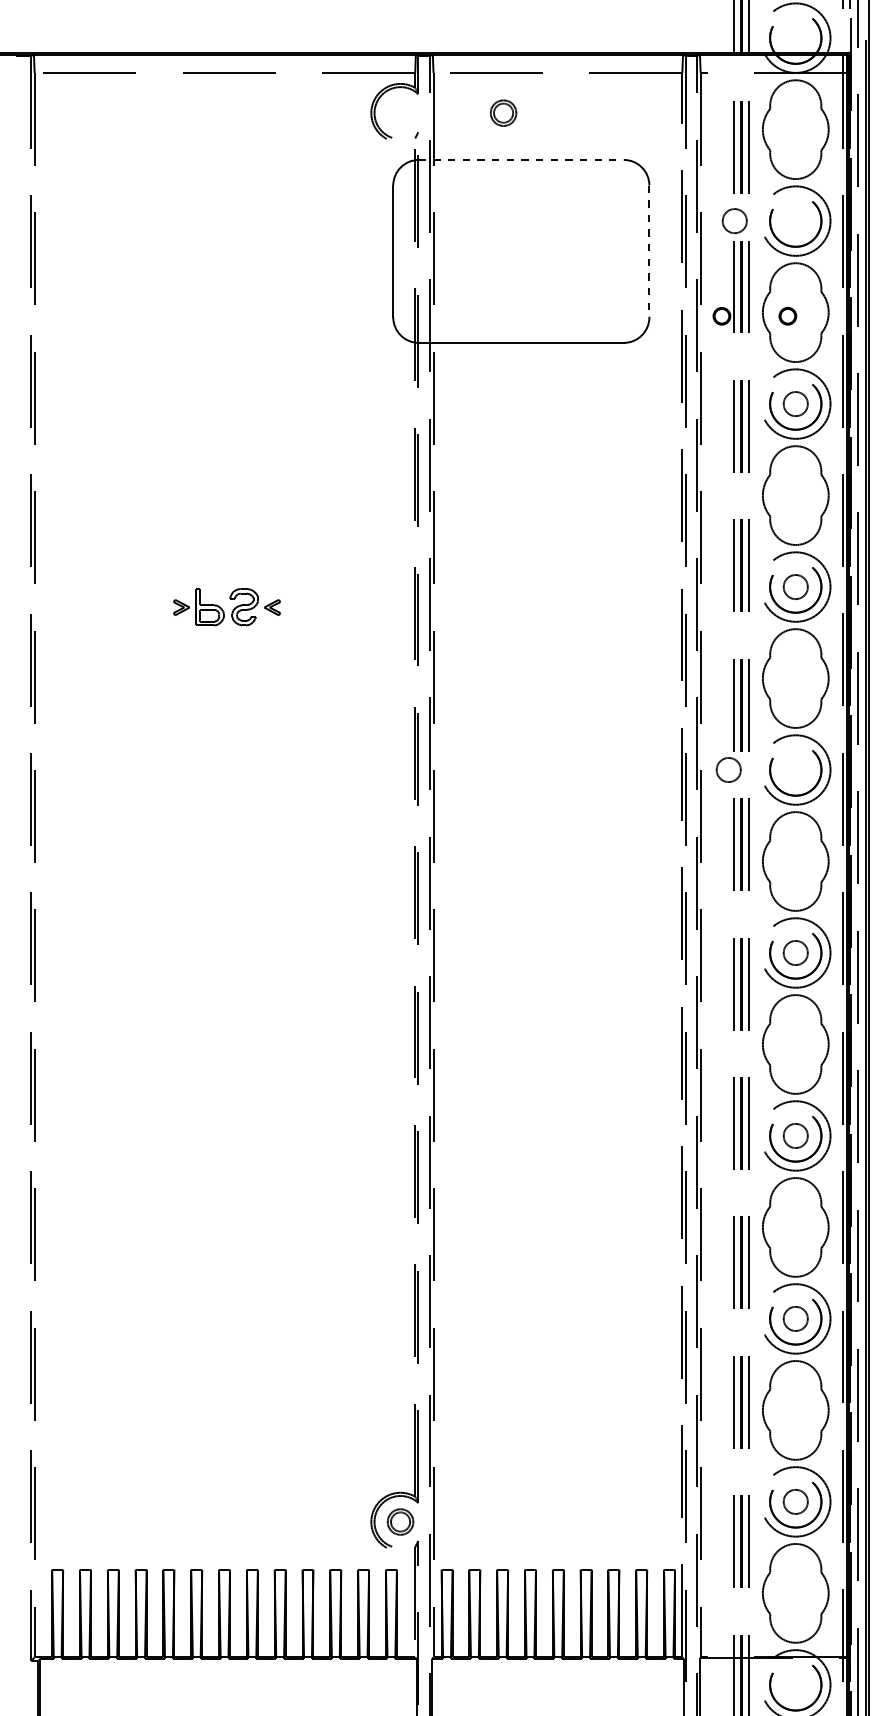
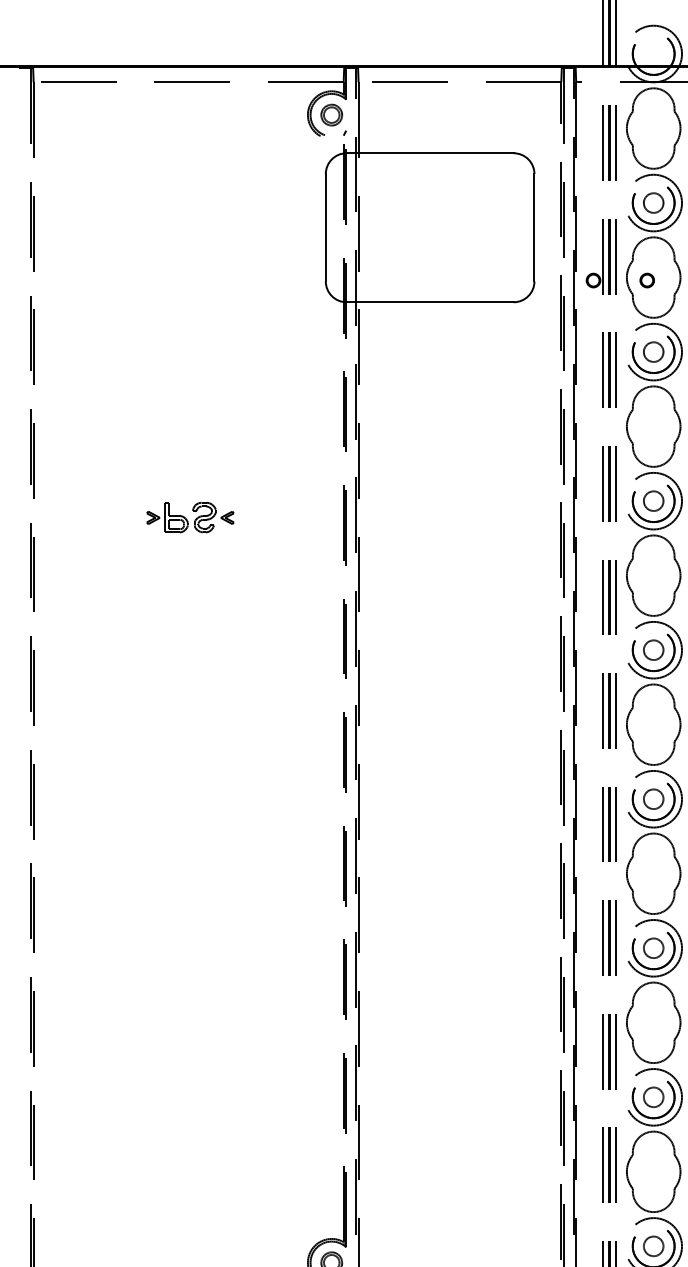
part: (503, 112) -> (331, 114), moved
line: (521, 159) -> (430, 152), dashed -> solid
circle: (734, 221) -> (653, 203), moved
line: (649, 251) -> (534, 227), dashed -> solid
circle: (728, 769) -> (653, 649), moved

